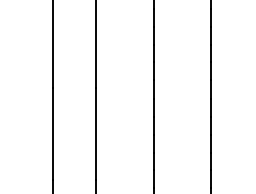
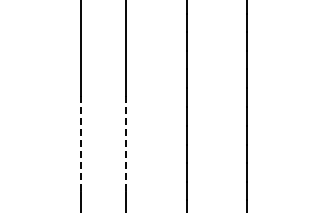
line: (52, 133) -> (81, 143), solid -> dashed
line: (96, 133) -> (126, 143), solid -> dashed

